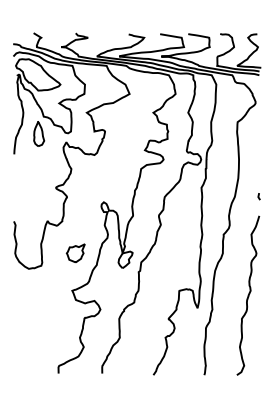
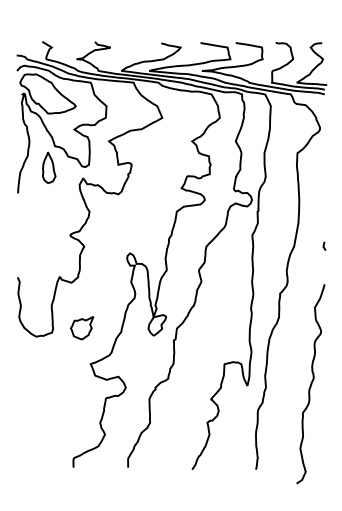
part: (75, 253) -> (81, 328), moved
curve: (247, 295) -> (310, 384), moved

